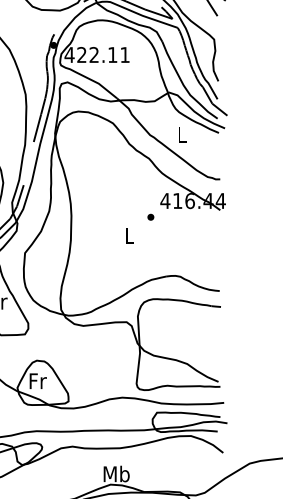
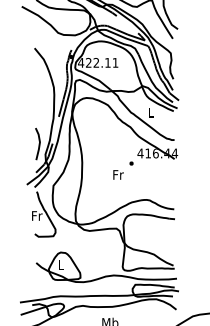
text: (129, 234) -> (118, 174), L -> Fr
text: (37, 381) -> (61, 265), Fr -> L

